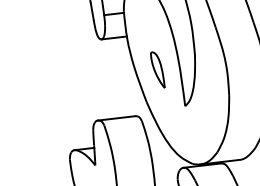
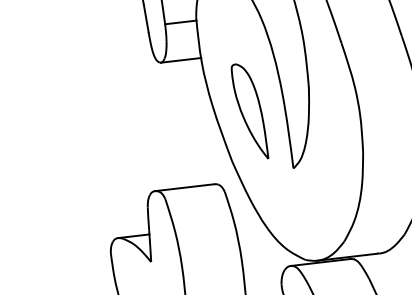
part: (157, 69) -> (249, 110), size x1.67

